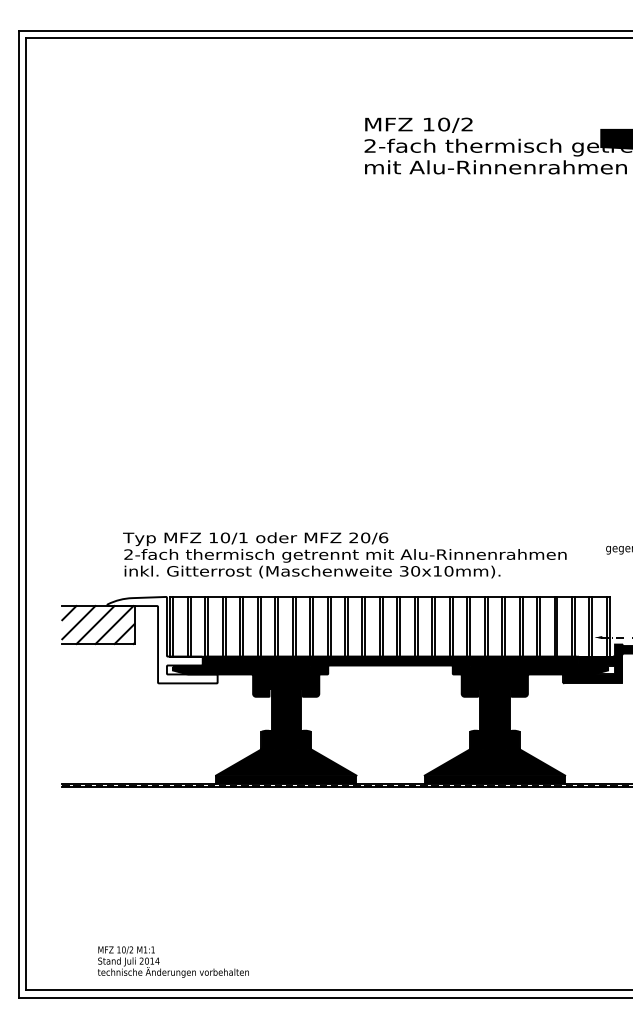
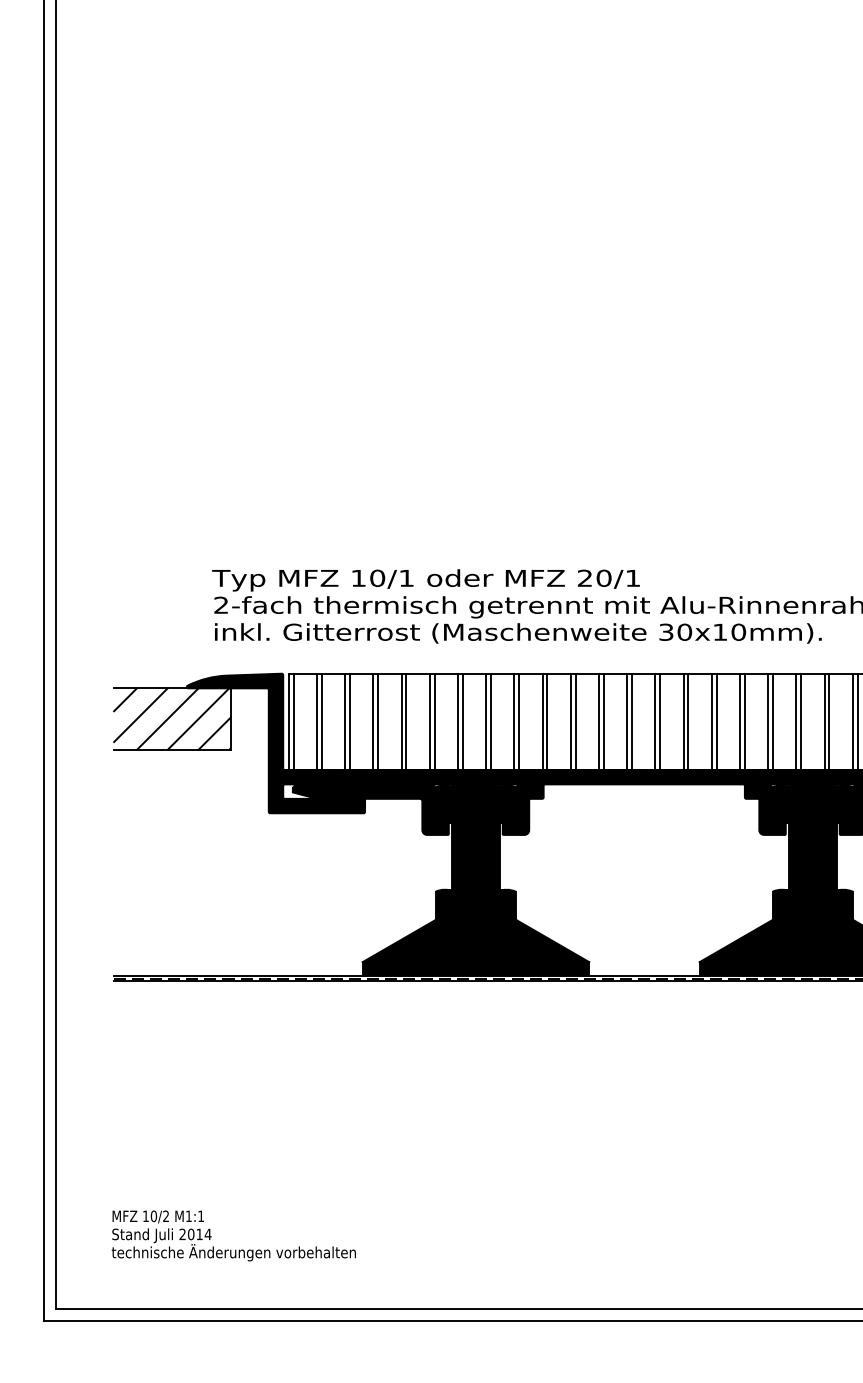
text: (383, 537) -> (632, 577), 20/6 -> 20/1
fill: (162, 639) -> (275, 742), added
text: (173, 961) -> (234, 1235), moved

